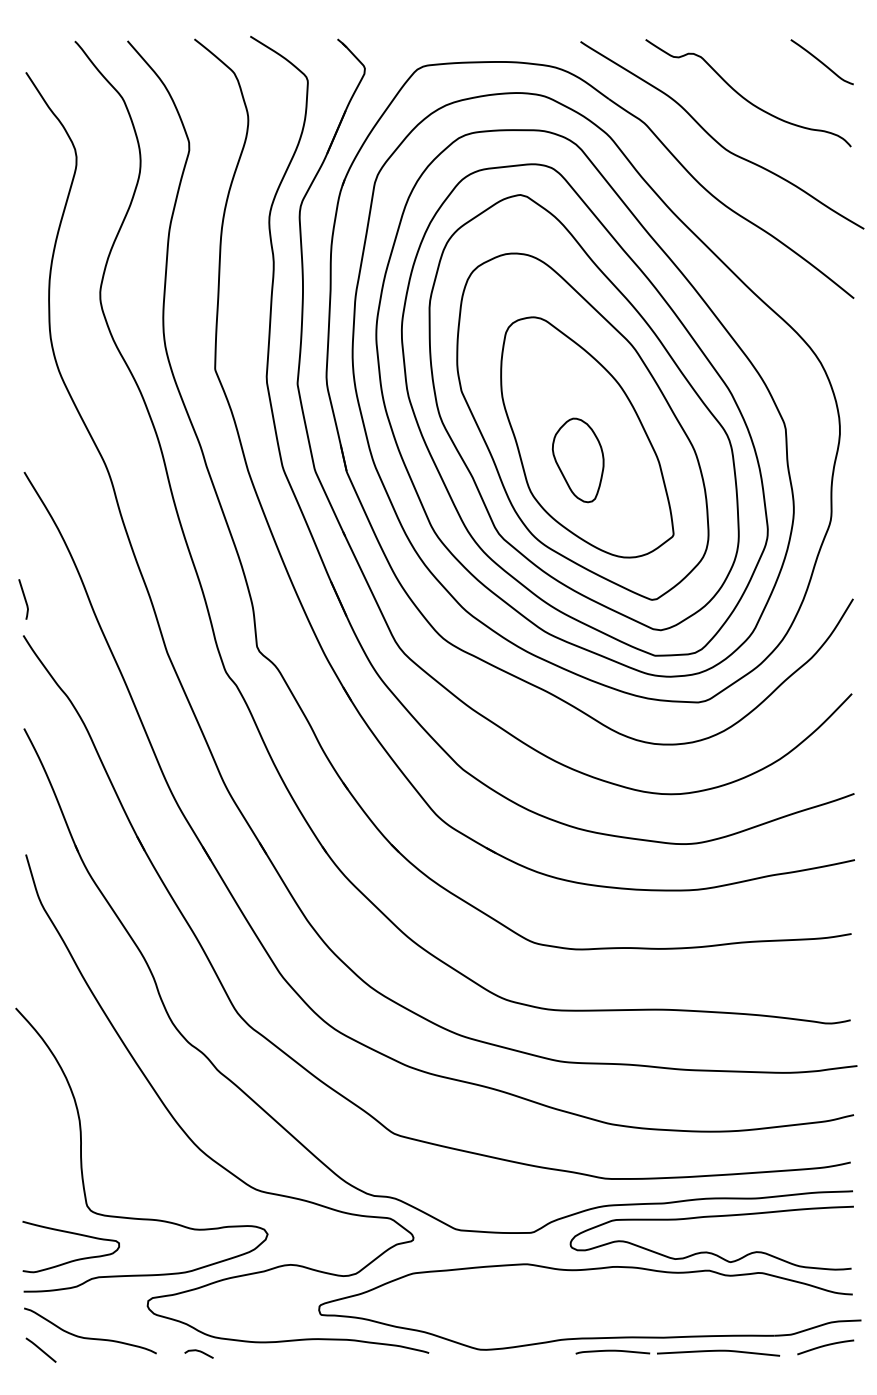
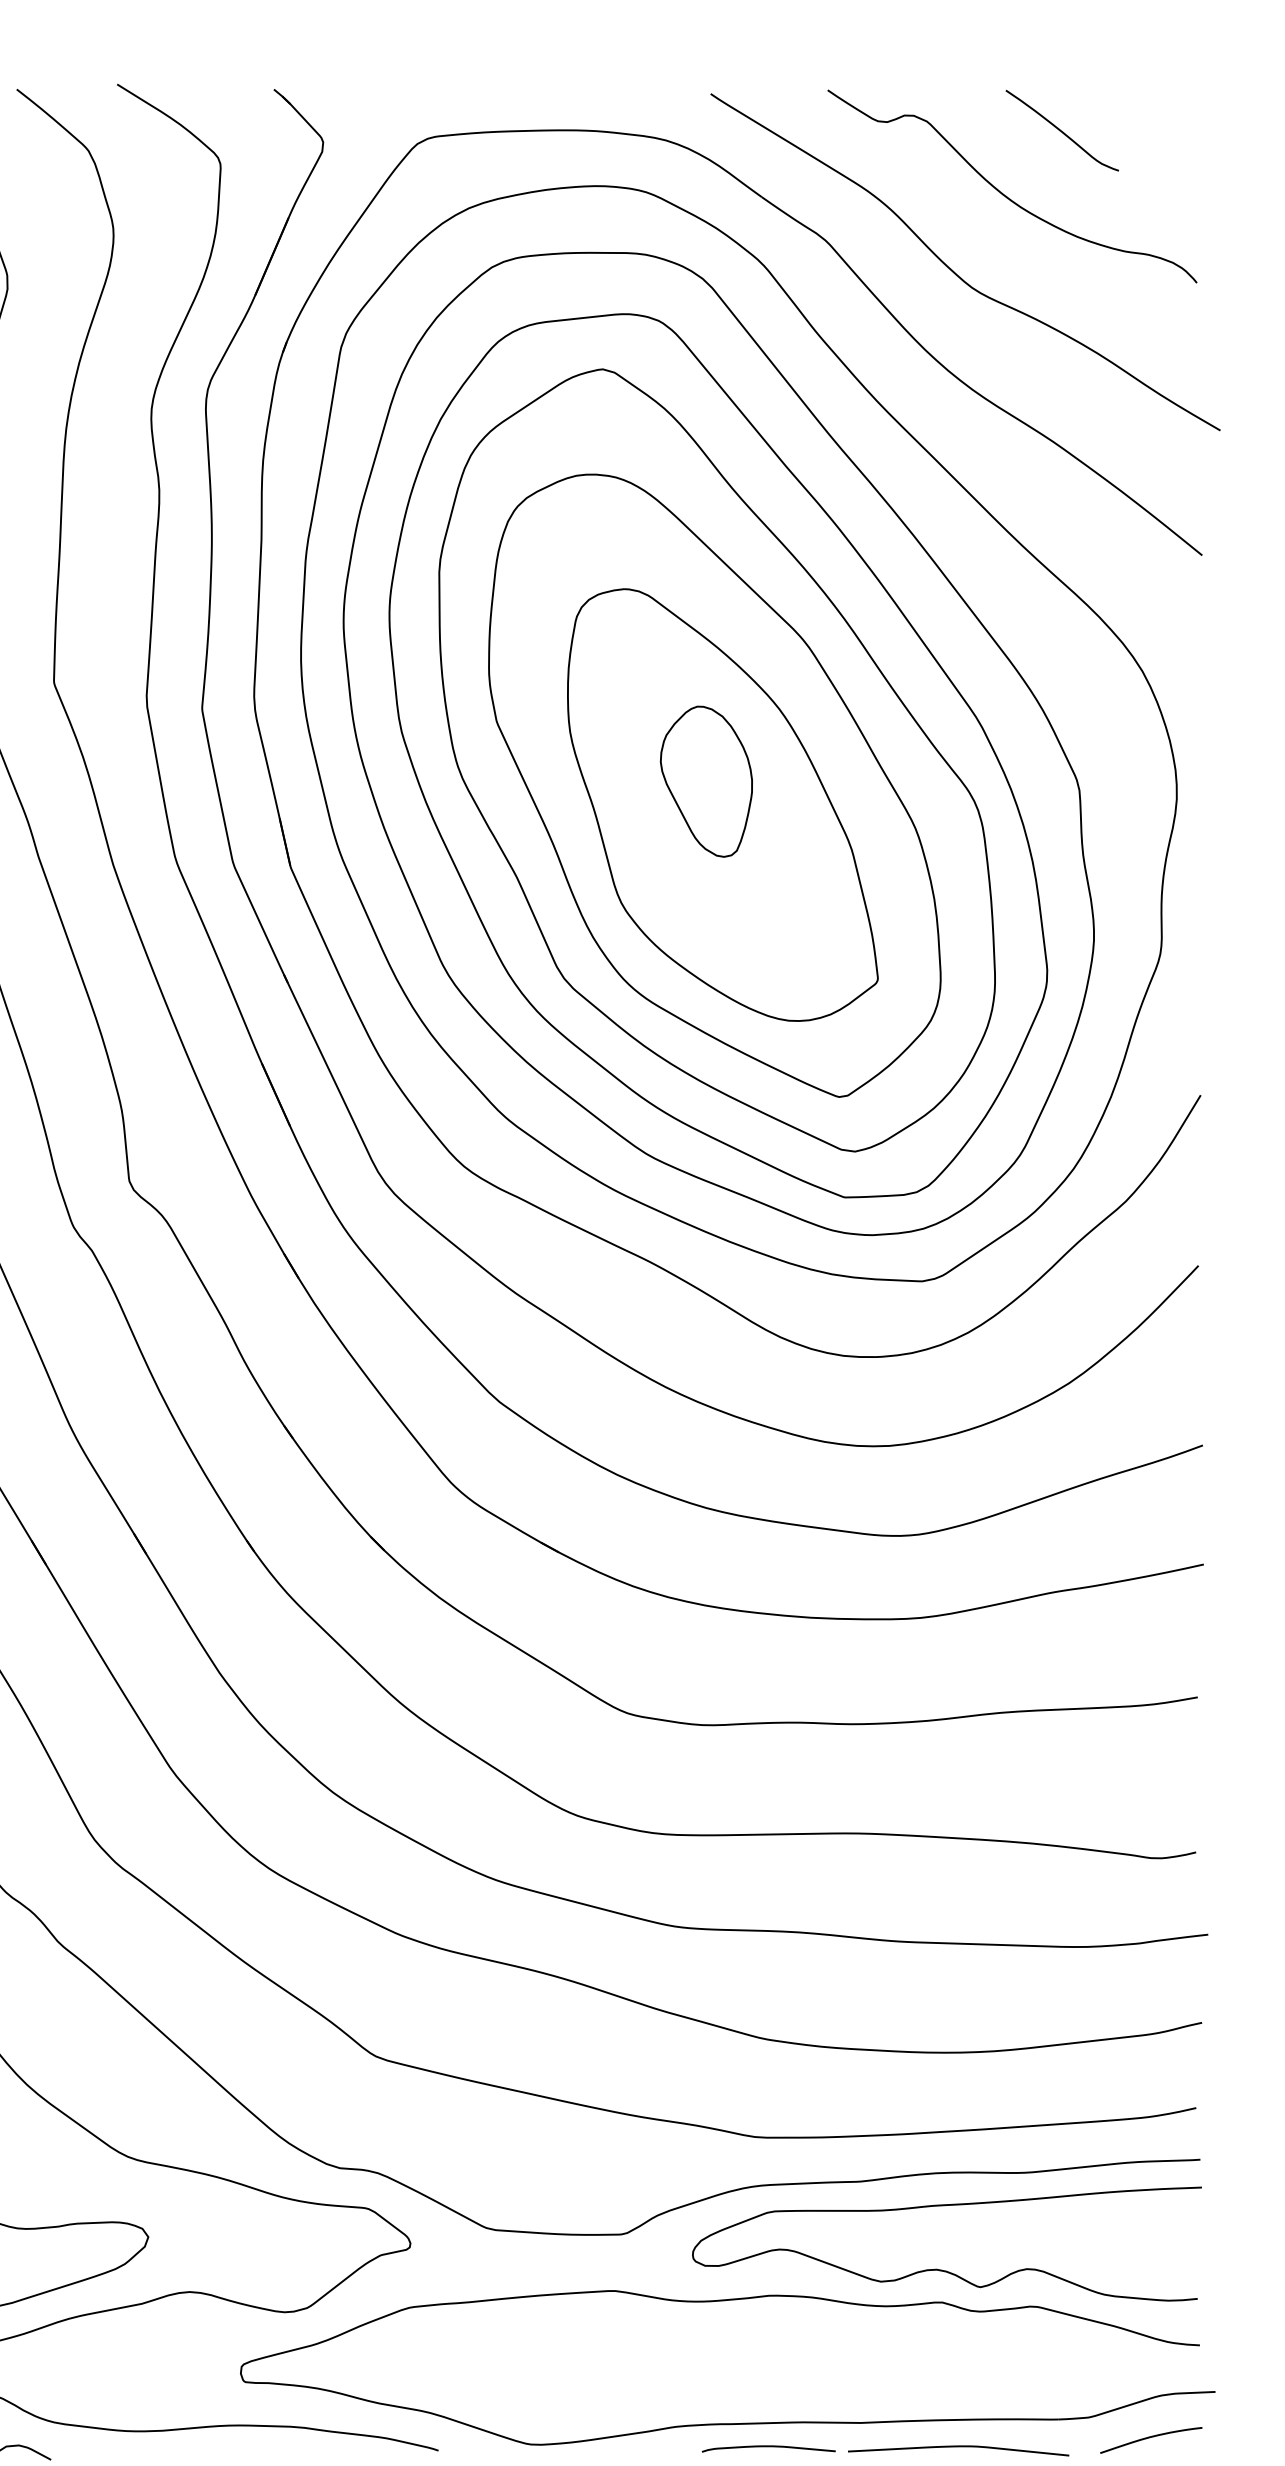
curve: (821, 62) -> (1061, 131), moved
part: (577, 460) -> (705, 781), moved

